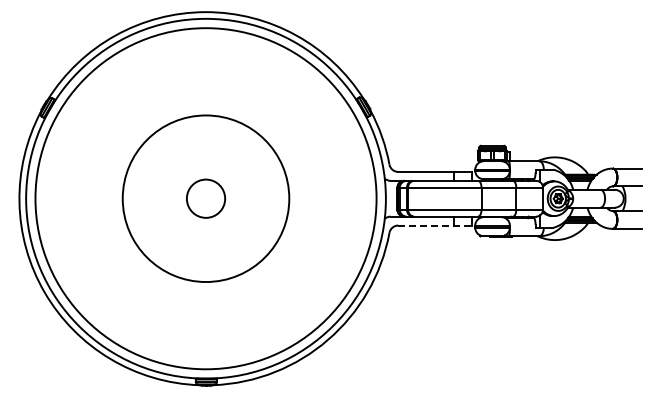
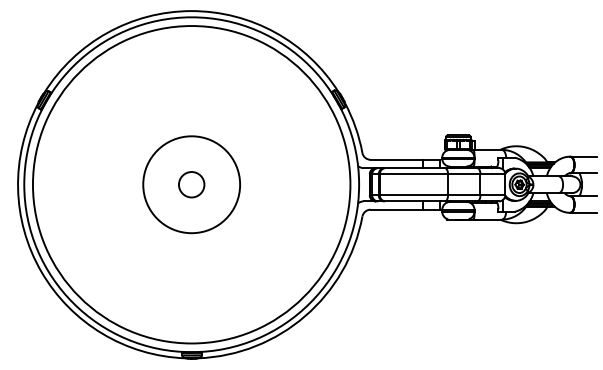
circle: (205, 198) -> (191, 184), size x0.62
circle: (205, 198) -> (191, 184), size x0.71
line: (435, 225) -> (405, 209), dashed -> solid

